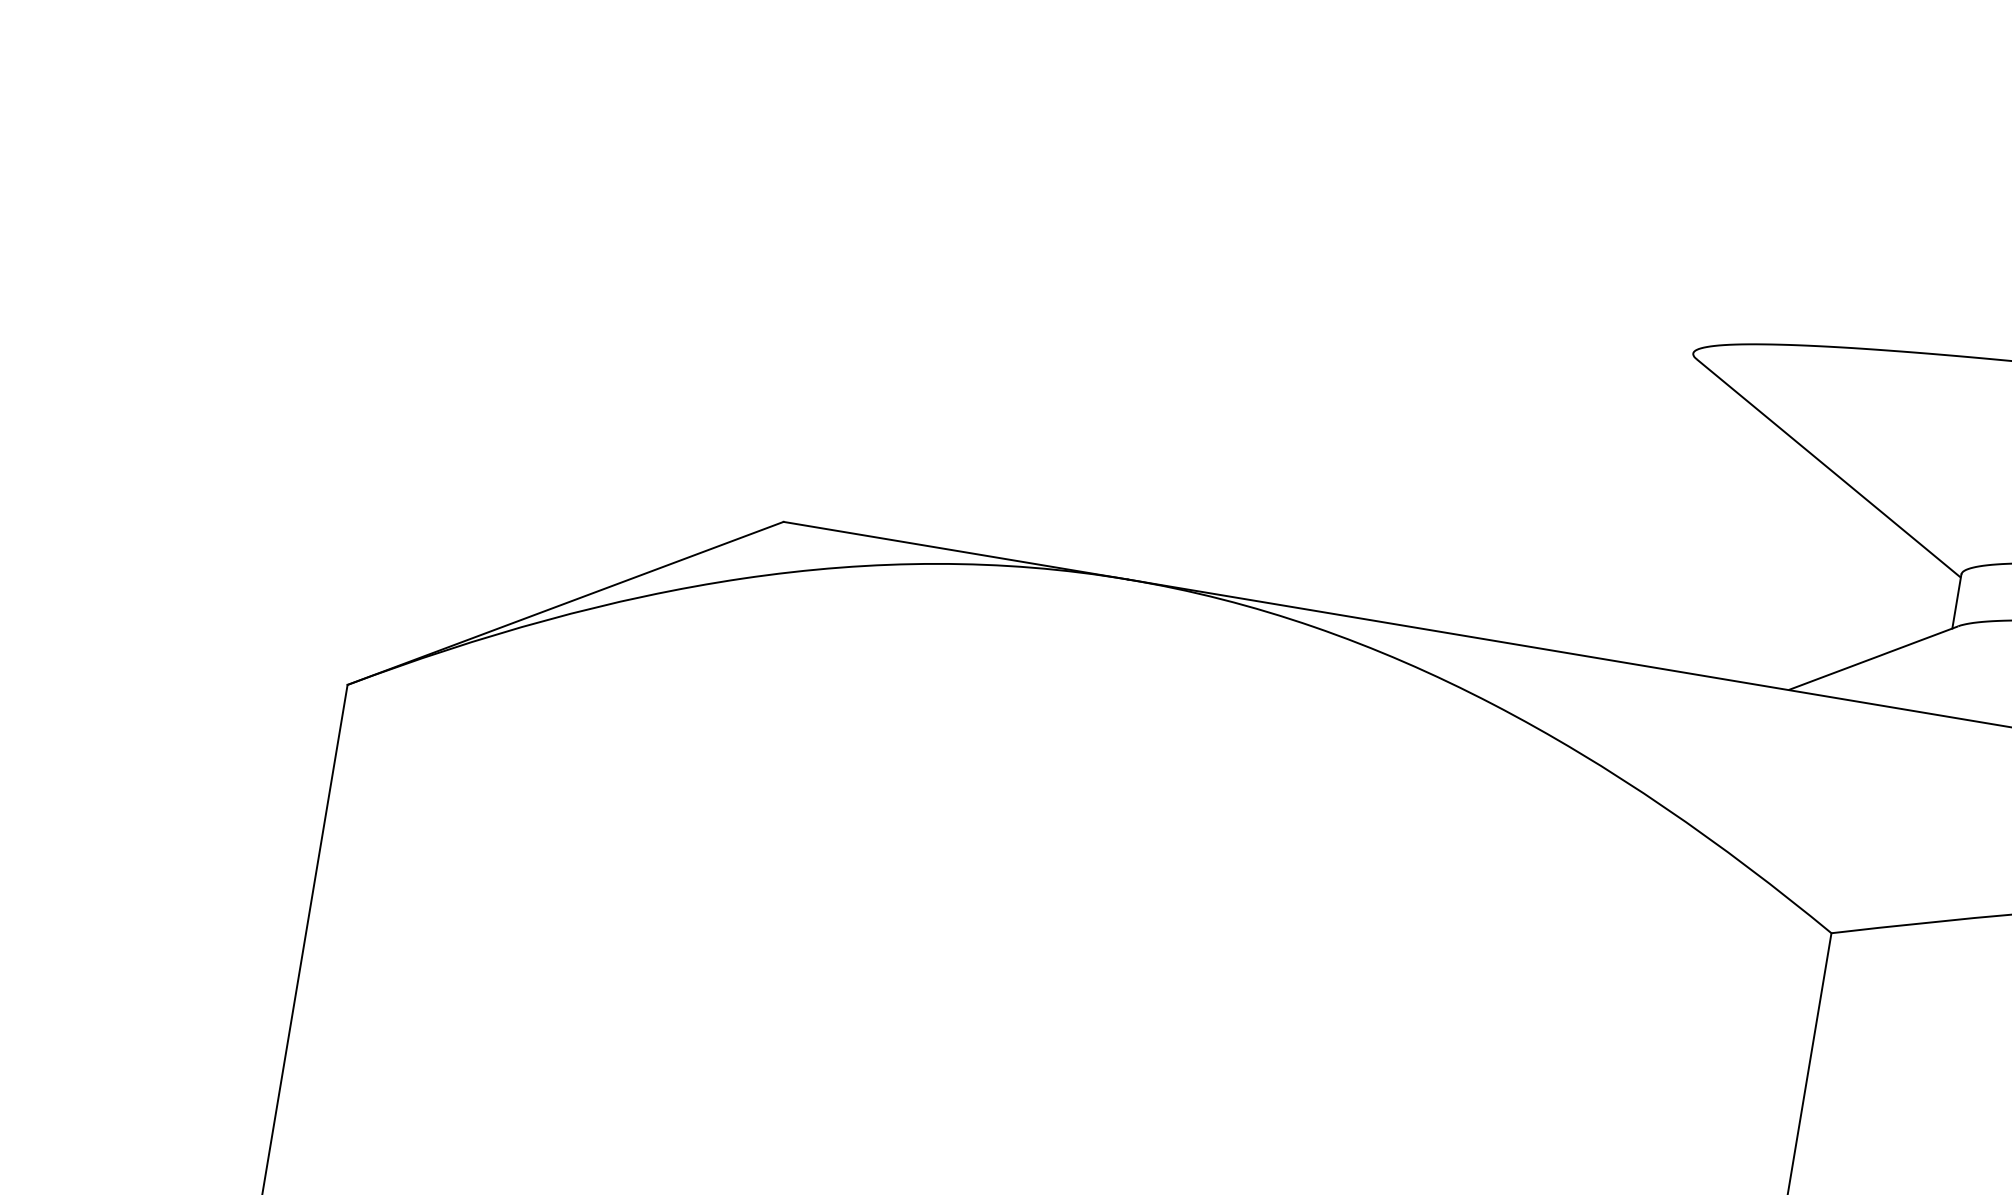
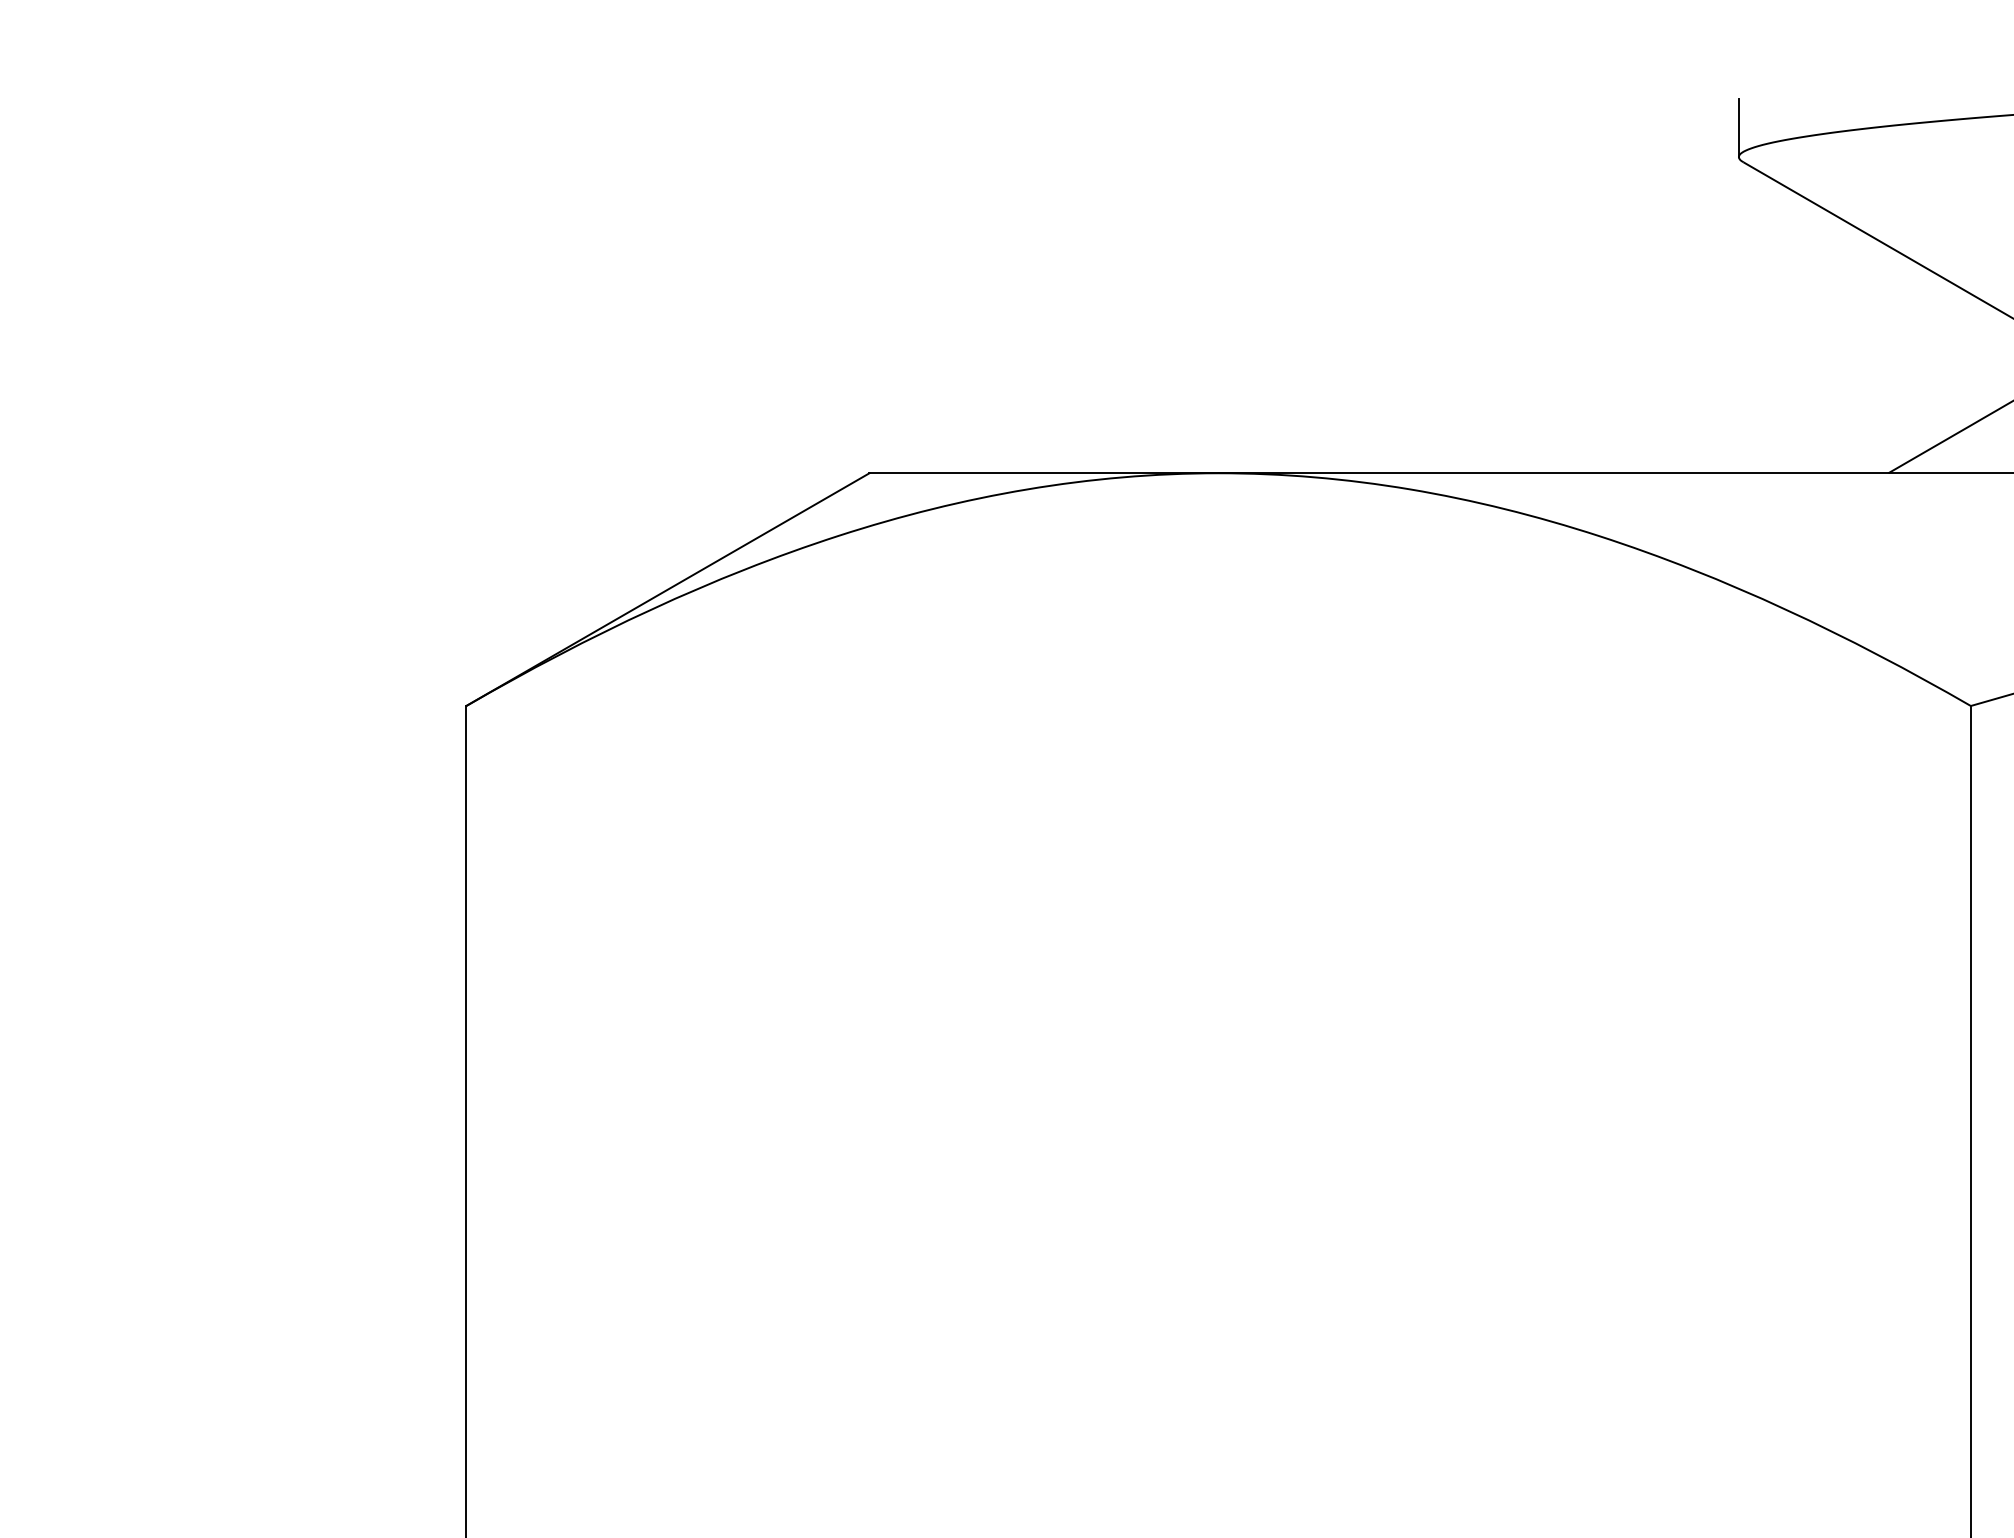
line: (1697, 325) -> (1738, 128), added

